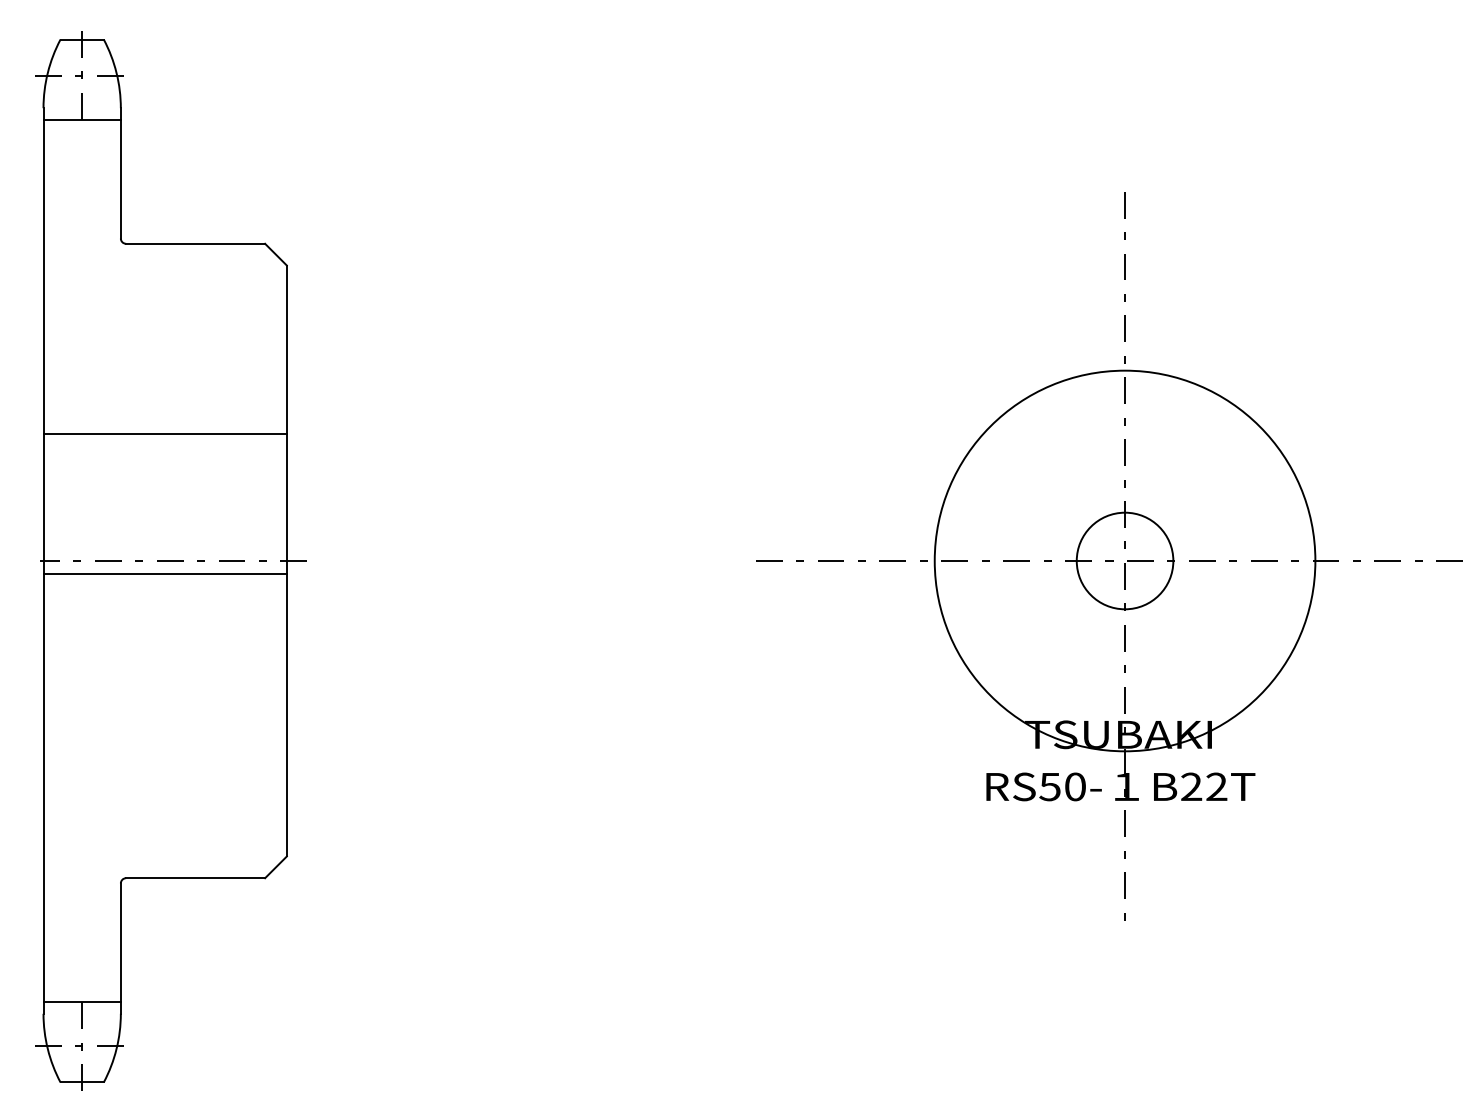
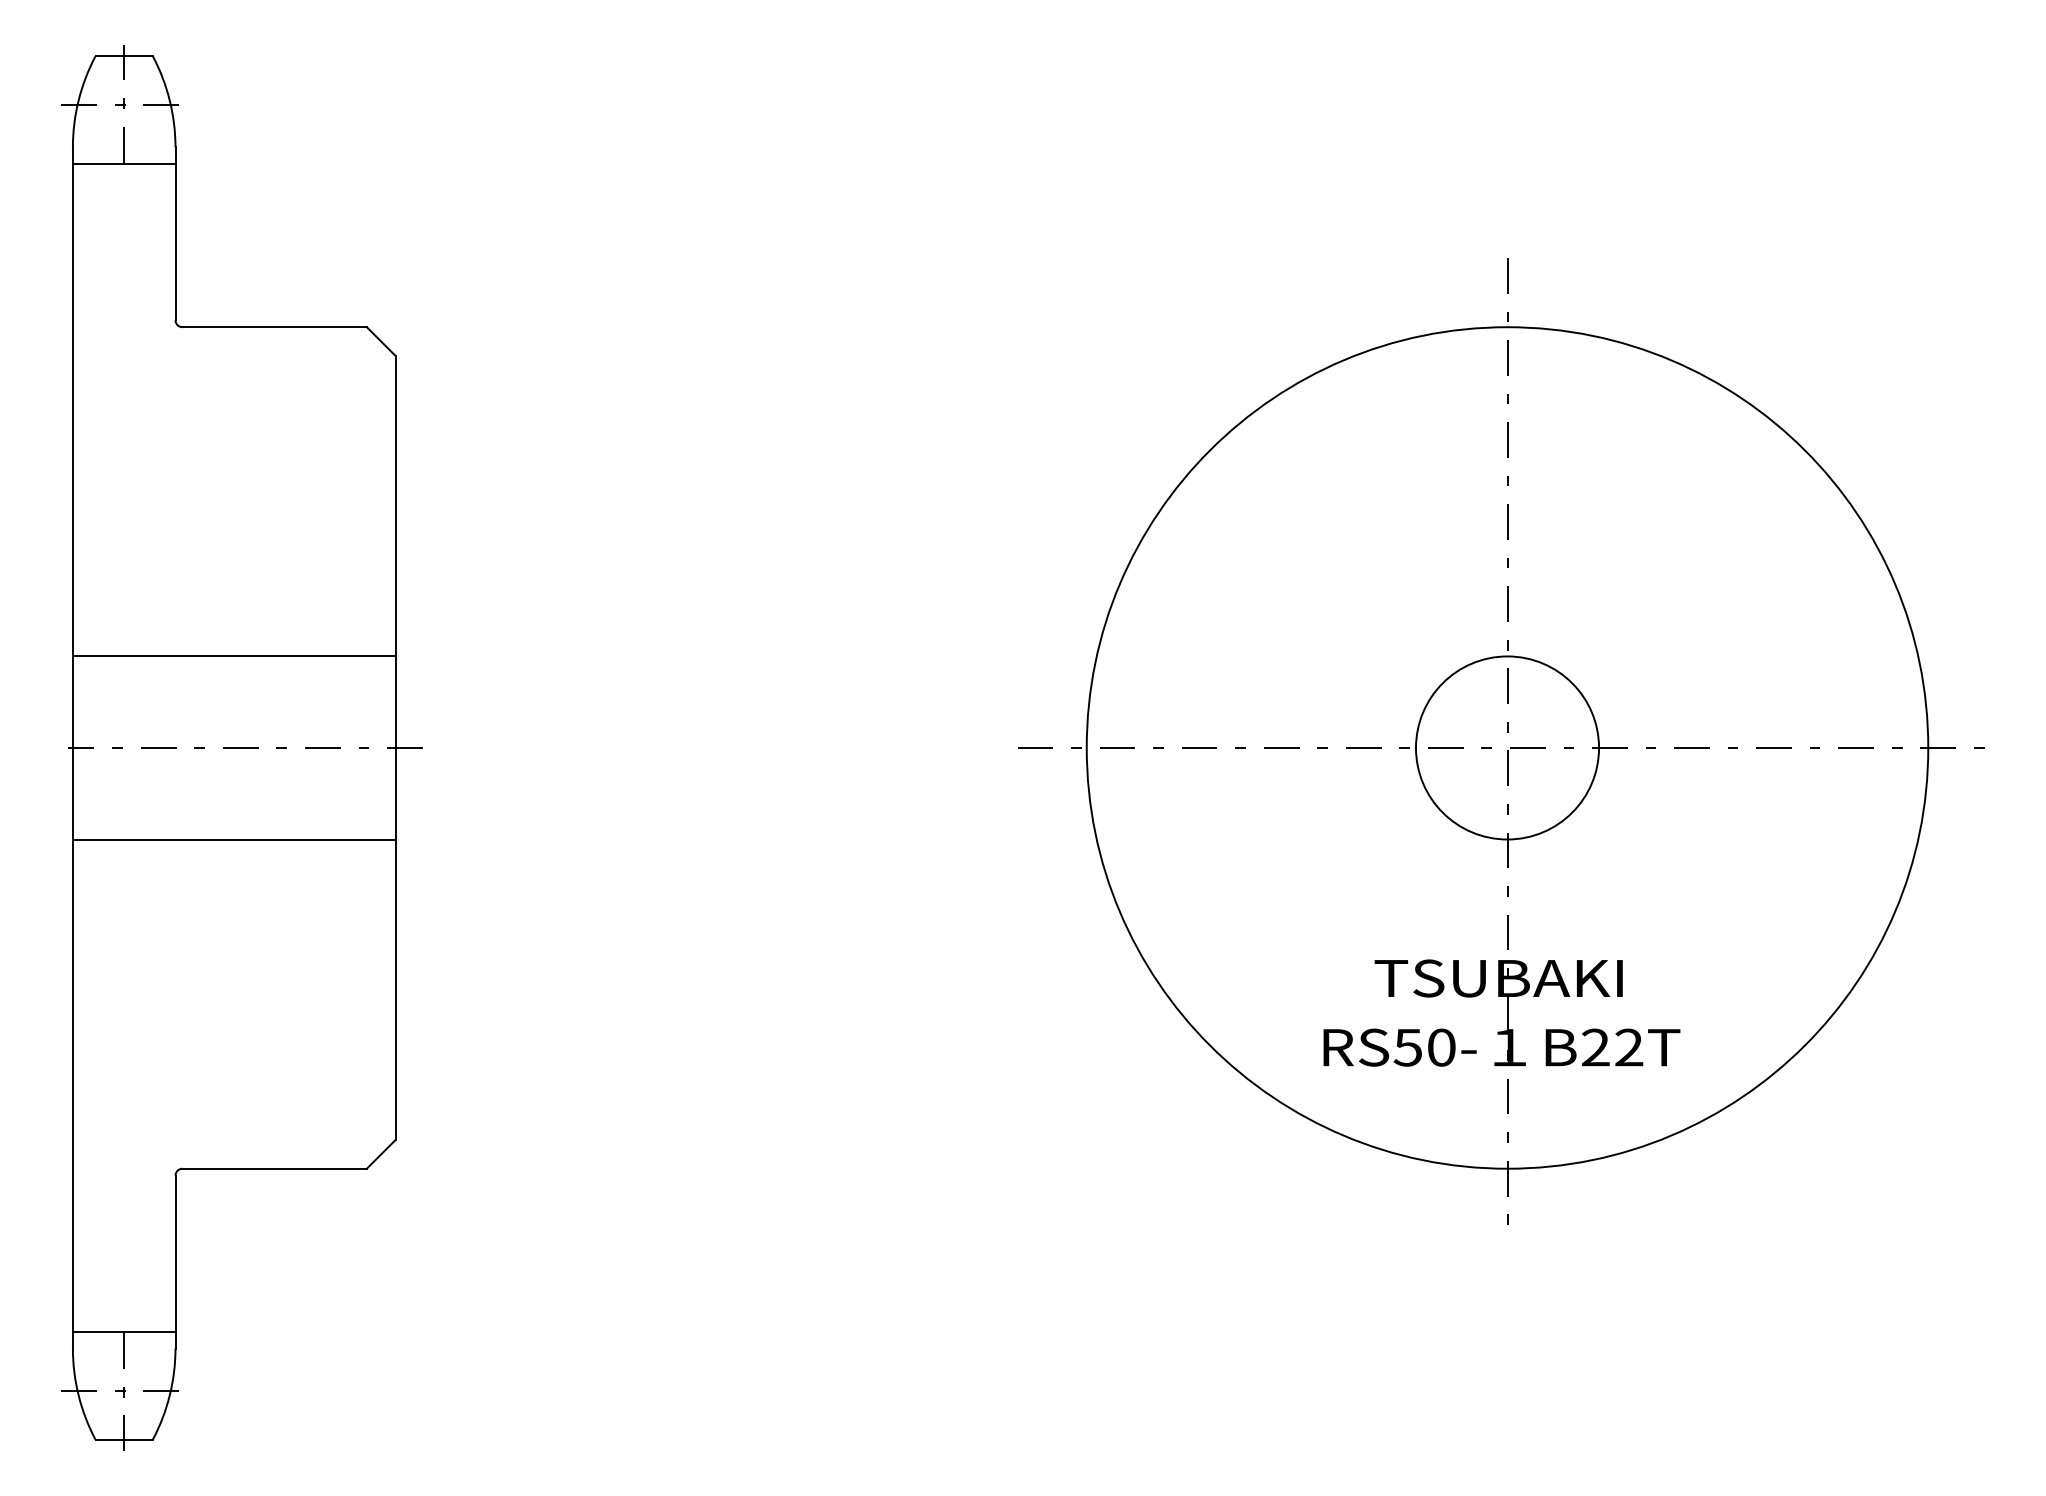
line: (164, 433) -> (233, 656), moved
circle: (1125, 560) -> (1507, 747), size x1.43
circle: (1125, 560) -> (1507, 747), size x1.67
line: (164, 574) -> (233, 839), moved

